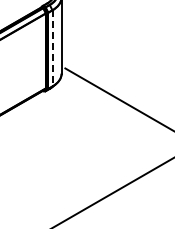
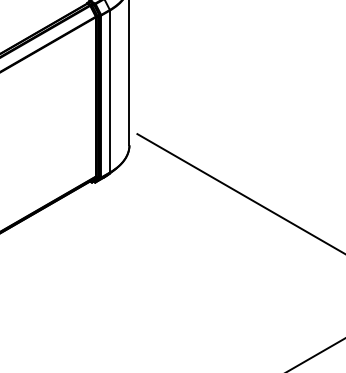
line: (52, 48) -> (110, 91), dashed -> solid

